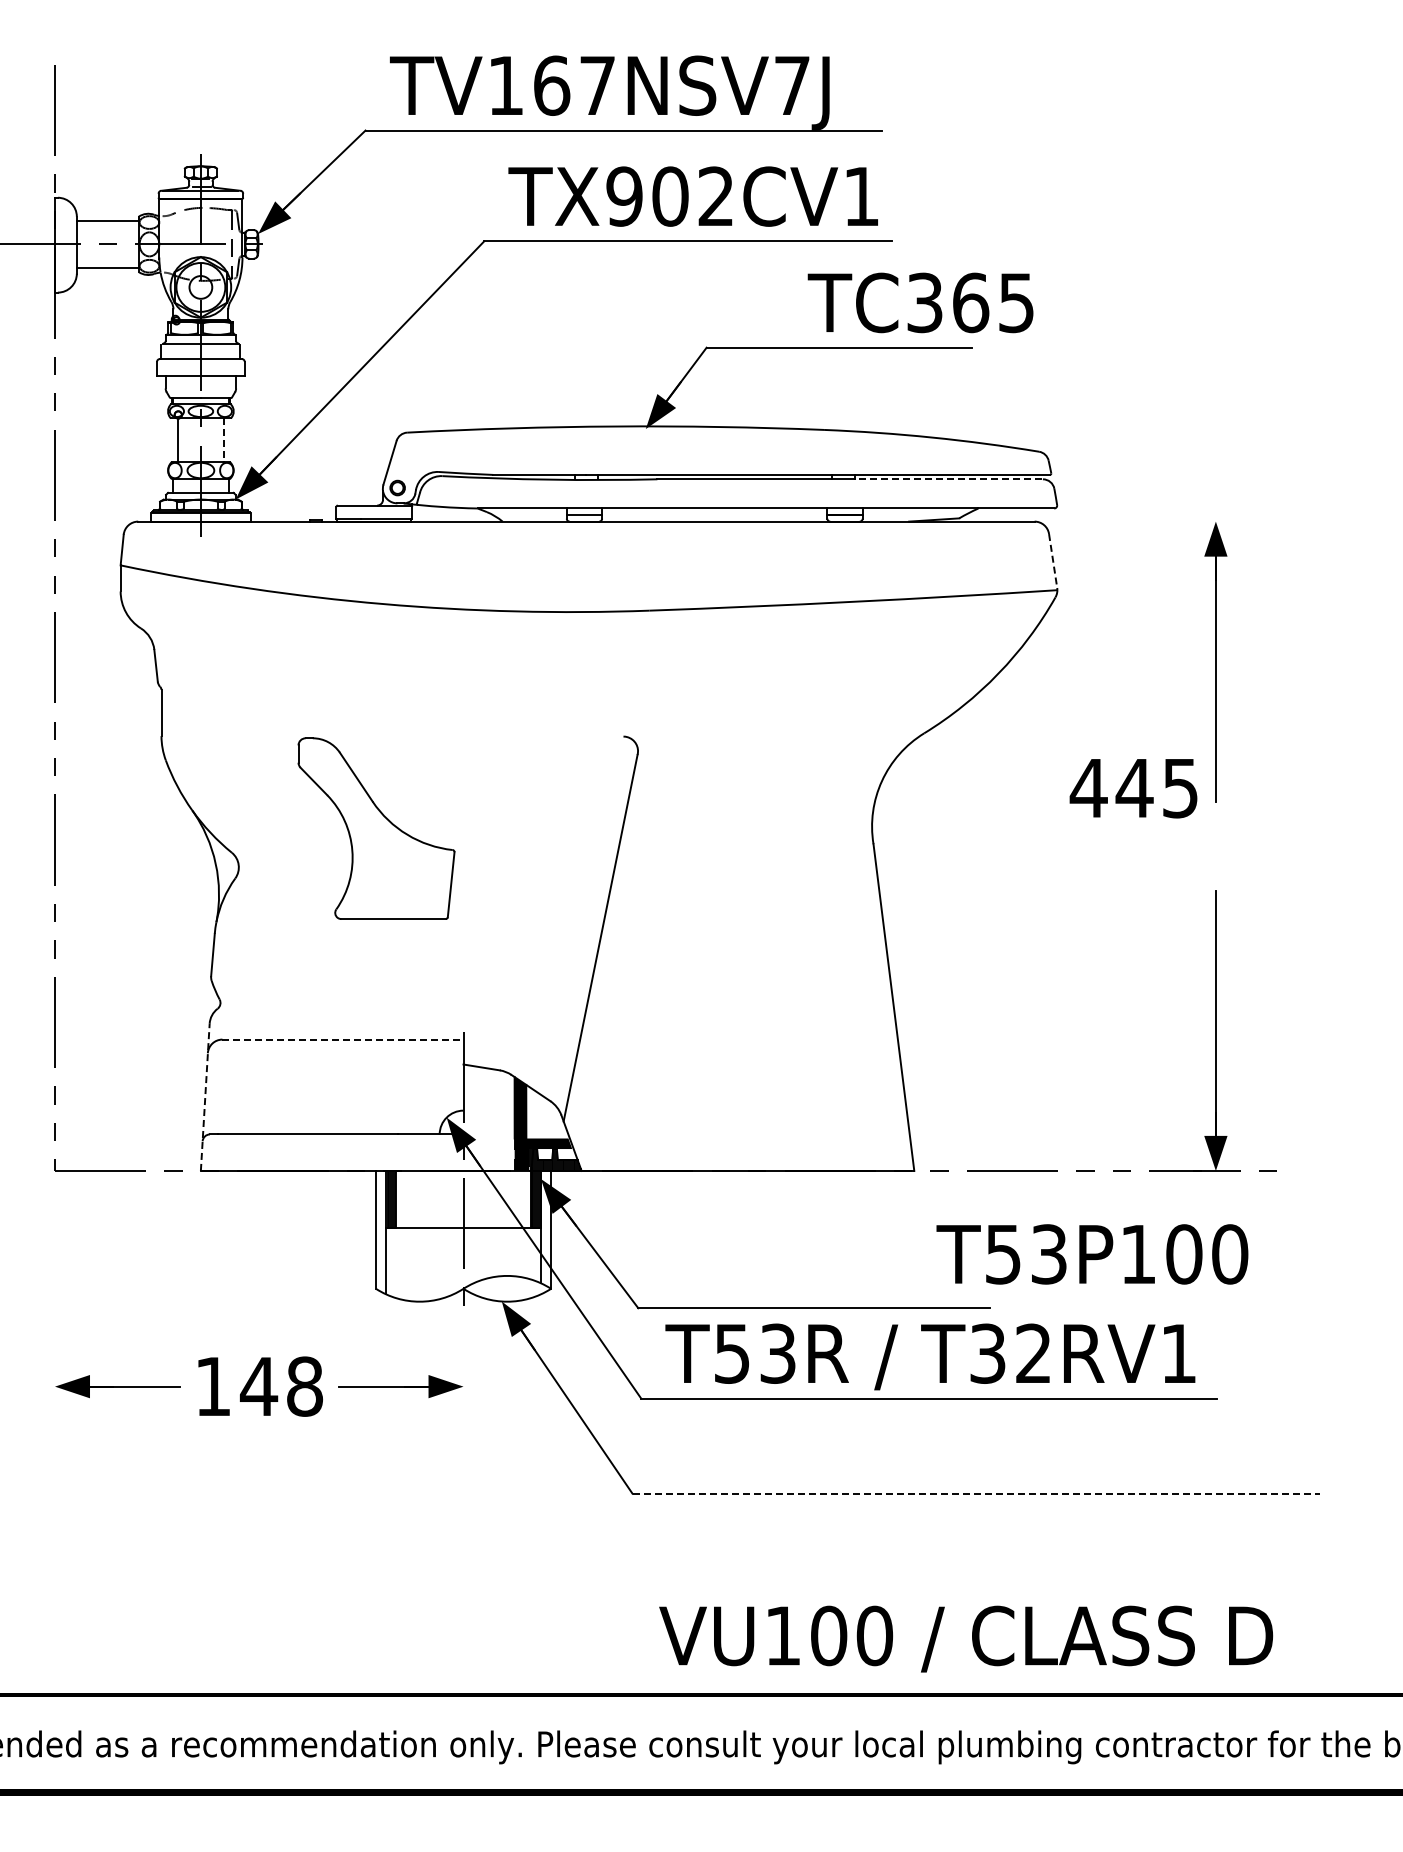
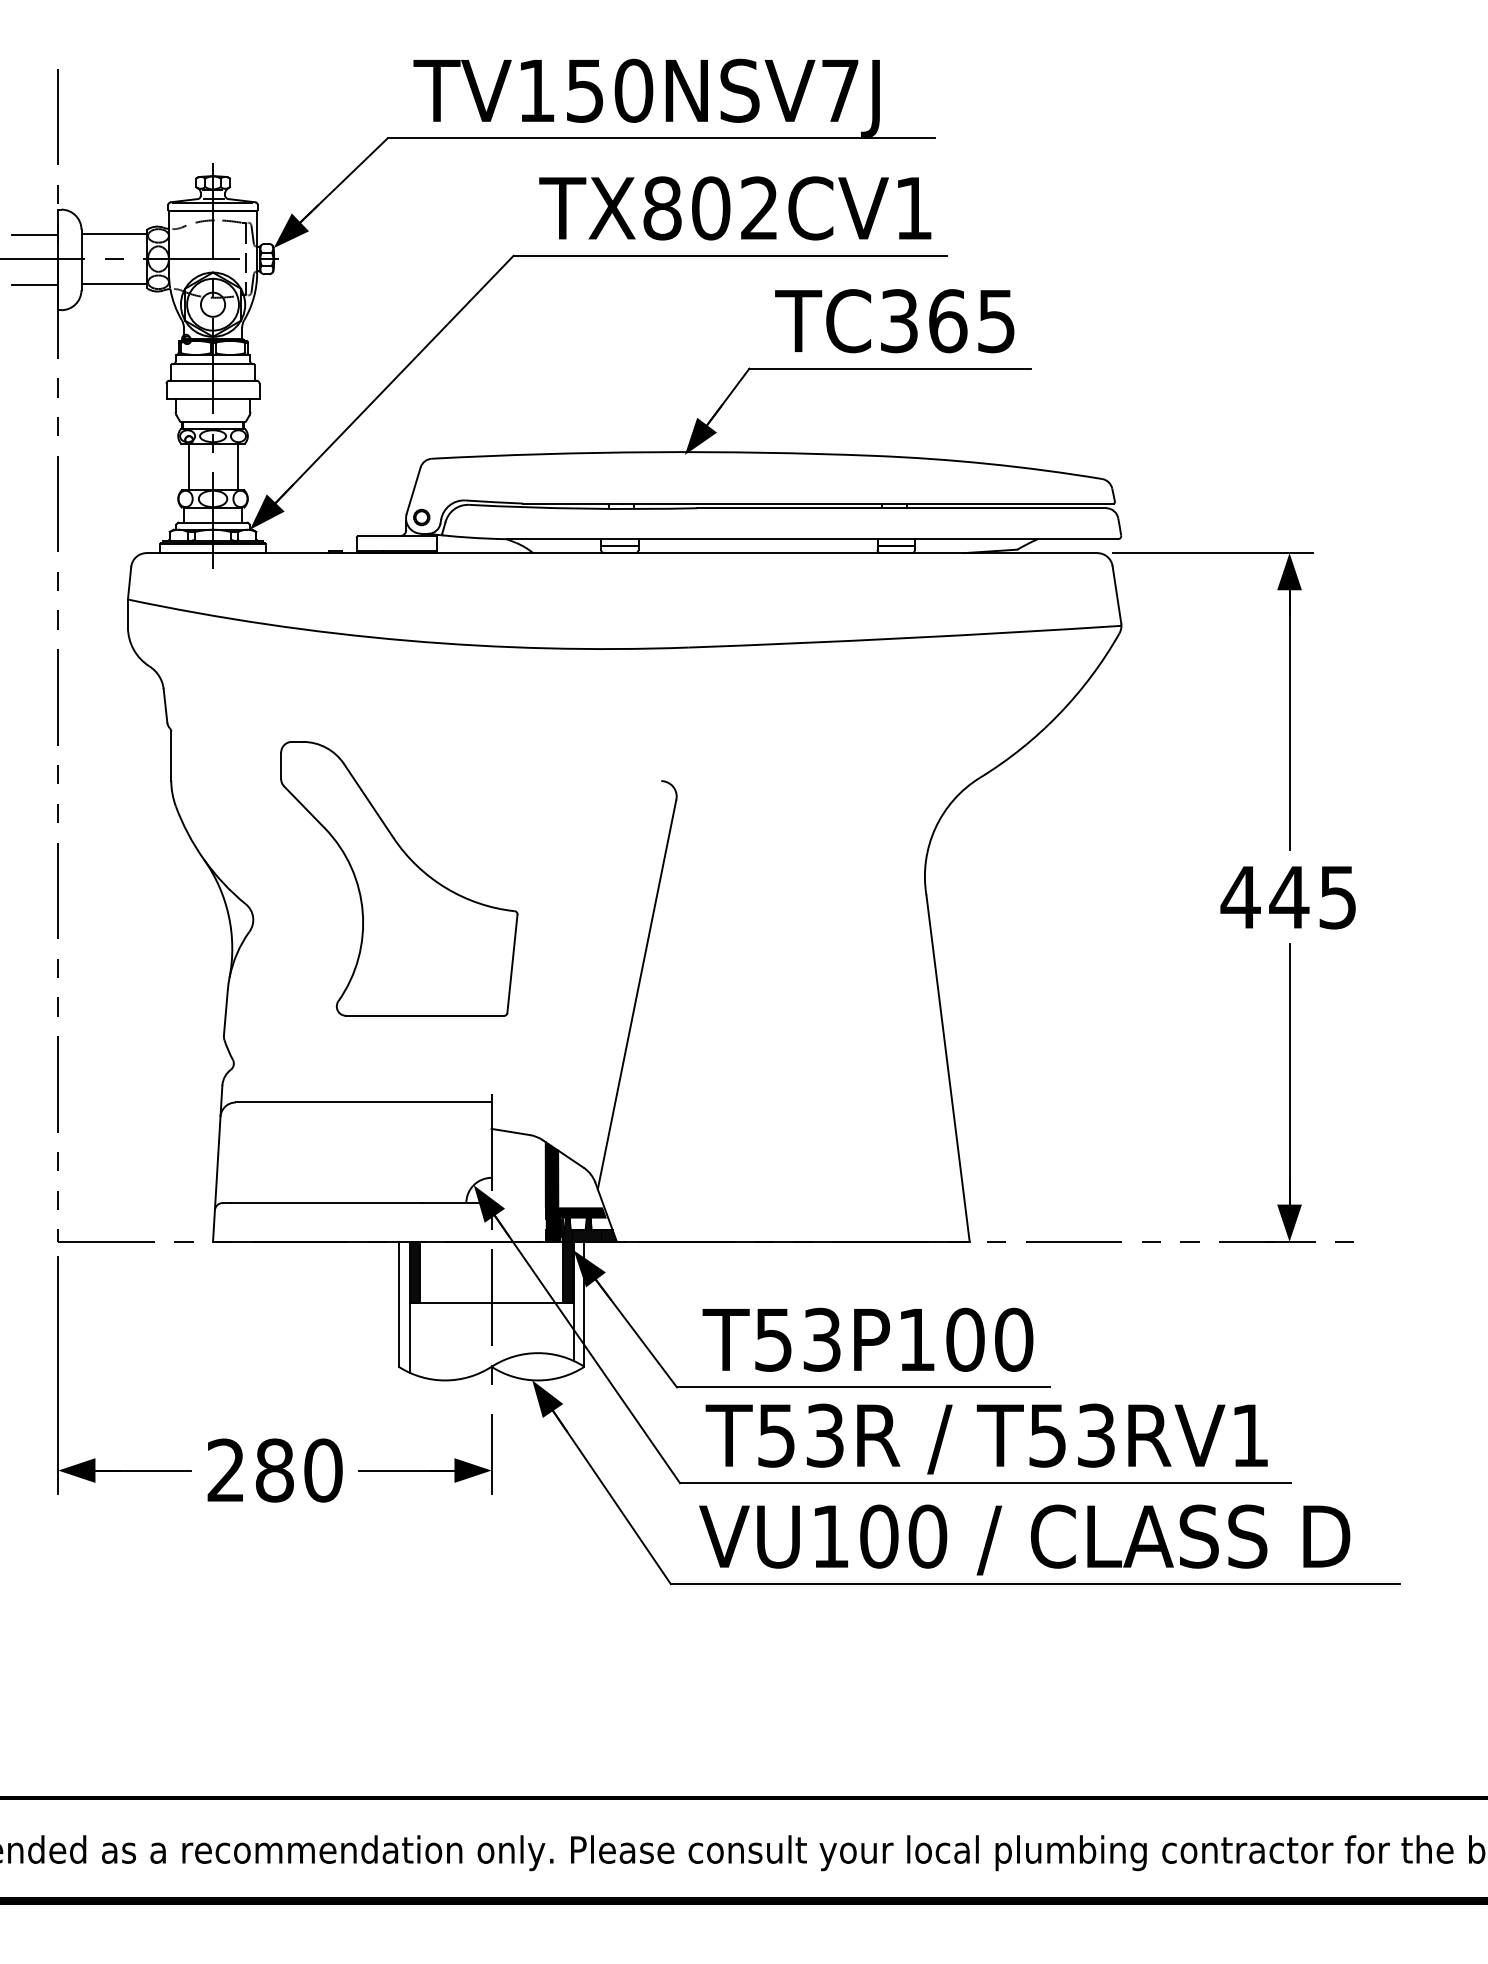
text: (574, 85) -> (609, 90), TV167NSV7J -> TV150NSV7J
text: (624, 196) -> (662, 208), TX902CV1 -> TX802CV1
line: (32, 221) -> (34, 234), added
line: (32, 268) -> (34, 284), added
text: (920, 302) -> (894, 320), moved
line: (224, 440) -> (238, 467), dashed -> solid
line: (948, 479) -> (1005, 508), dashed -> solid
line: (1143, 521) -> (1212, 552), added
line: (1053, 561) -> (1117, 595), dashed -> solid
text: (1133, 788) -> (1288, 897), moved
part: (376, 828) -> (399, 878), size x1.43
line: (342, 1039) -> (363, 1102), dashed -> solid
line: (205, 1097) -> (217, 1163), dashed -> solid
text: (1092, 1254) -> (868, 1339), moved
line: (55, 1296) -> (58, 1374), added
text: (1010, 1353) -> (1071, 1435), T32RV1 -> T53RV1
line: (463, 1371) -> (491, 1454), added
text: (259, 1386) -> (275, 1470), 148 -> 280
line: (976, 1493) -> (1035, 1583), dashed -> solid
text: (966, 1638) -> (1025, 1539), moved

